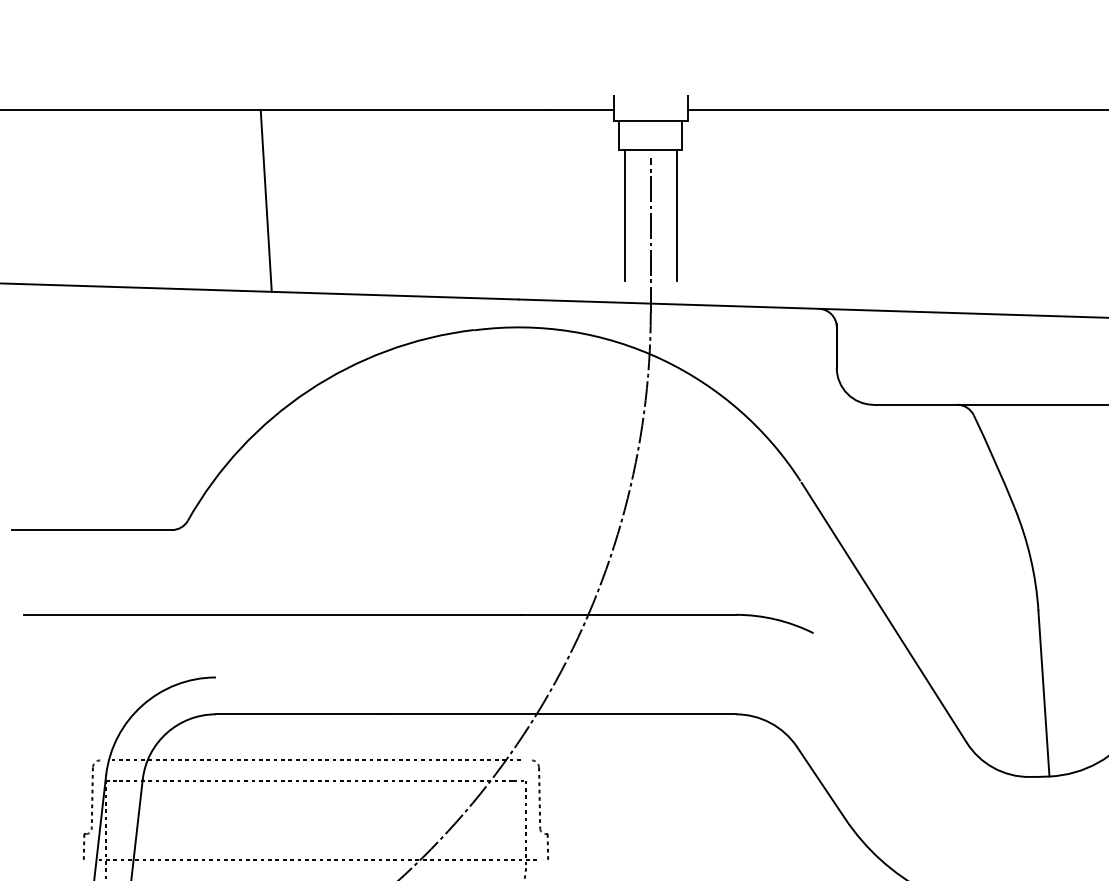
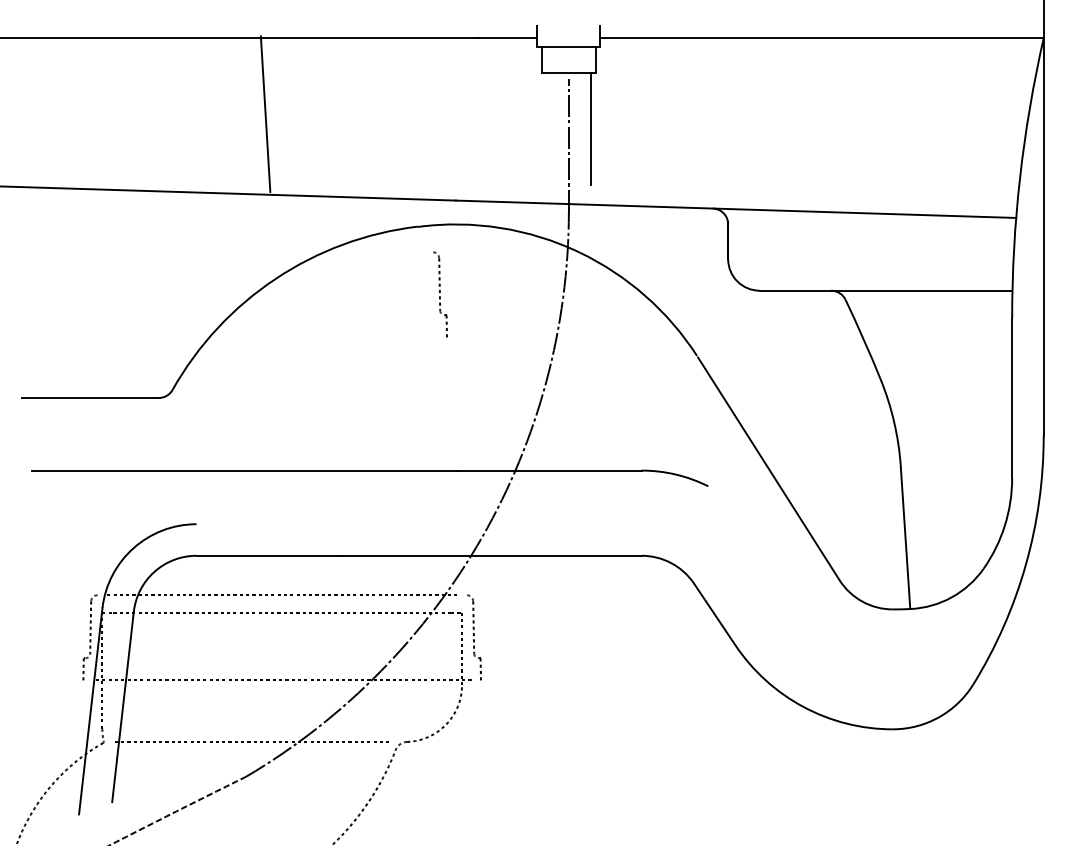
line: (266, 201) -> (265, 114), moved
line: (624, 215) -> (546, 128), removed
part: (500, 409) -> (440, 294), added

